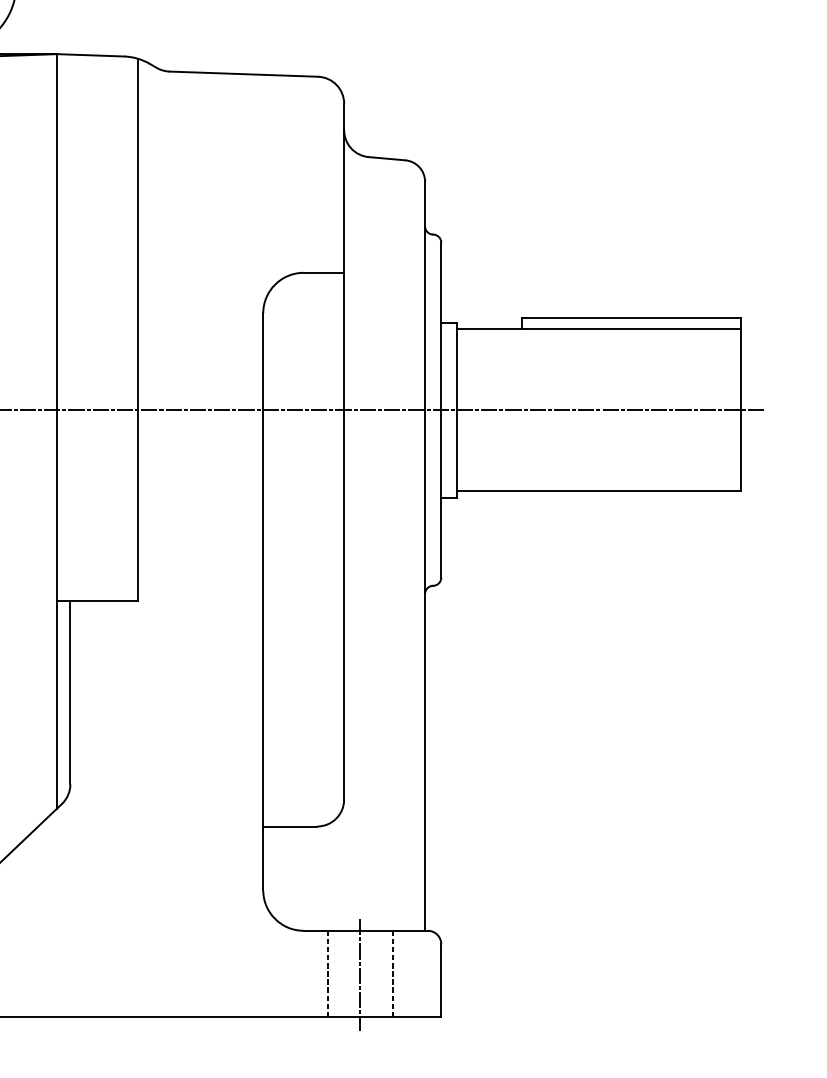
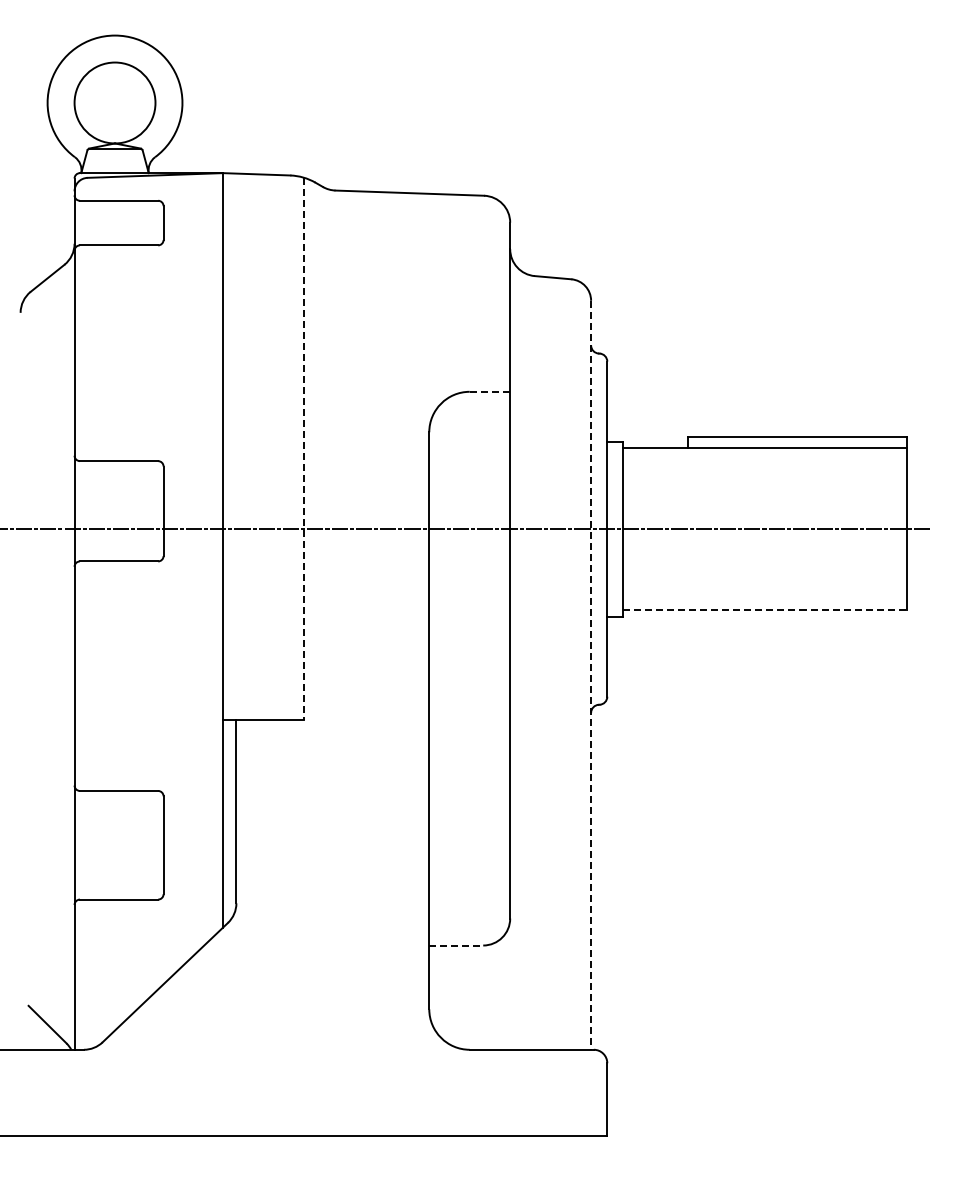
line: (324, 272) -> (490, 391), solid -> dashed
line: (137, 330) -> (303, 449), solid -> dashed
line: (599, 491) -> (765, 610), solid -> dashed
line: (425, 556) -> (591, 675), solid -> dashed
line: (290, 826) -> (456, 945), solid -> dashed
line: (328, 973) -> (494, 1092), removed
line: (392, 973) -> (558, 1092), removed
line: (360, 975) -> (526, 1094), removed

